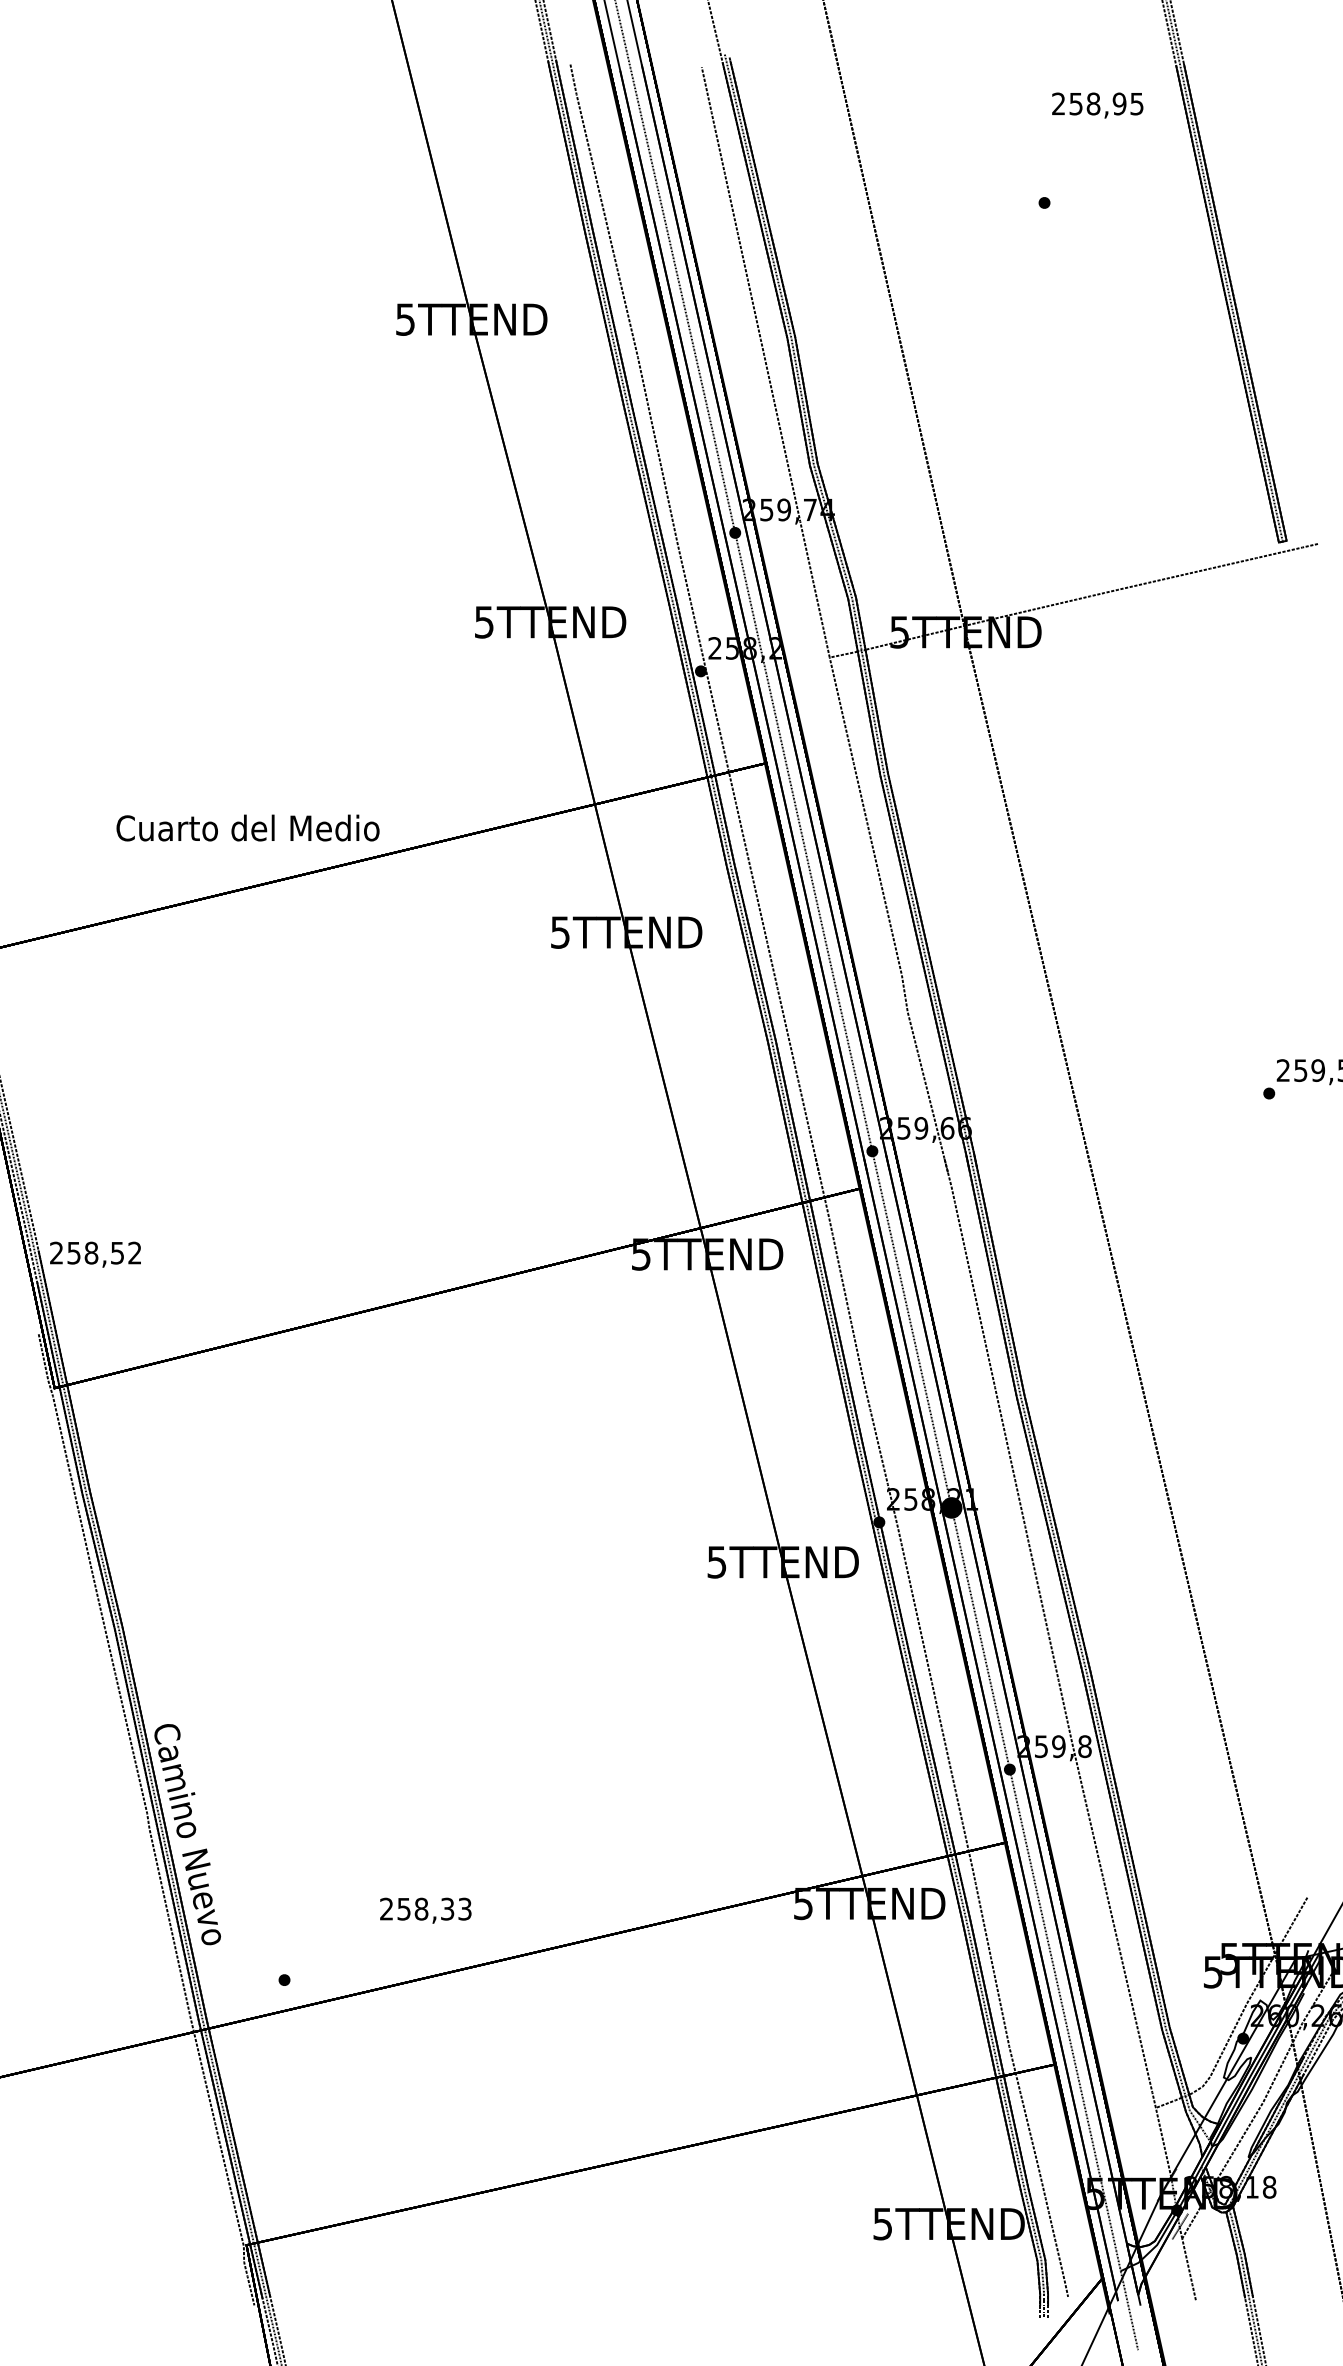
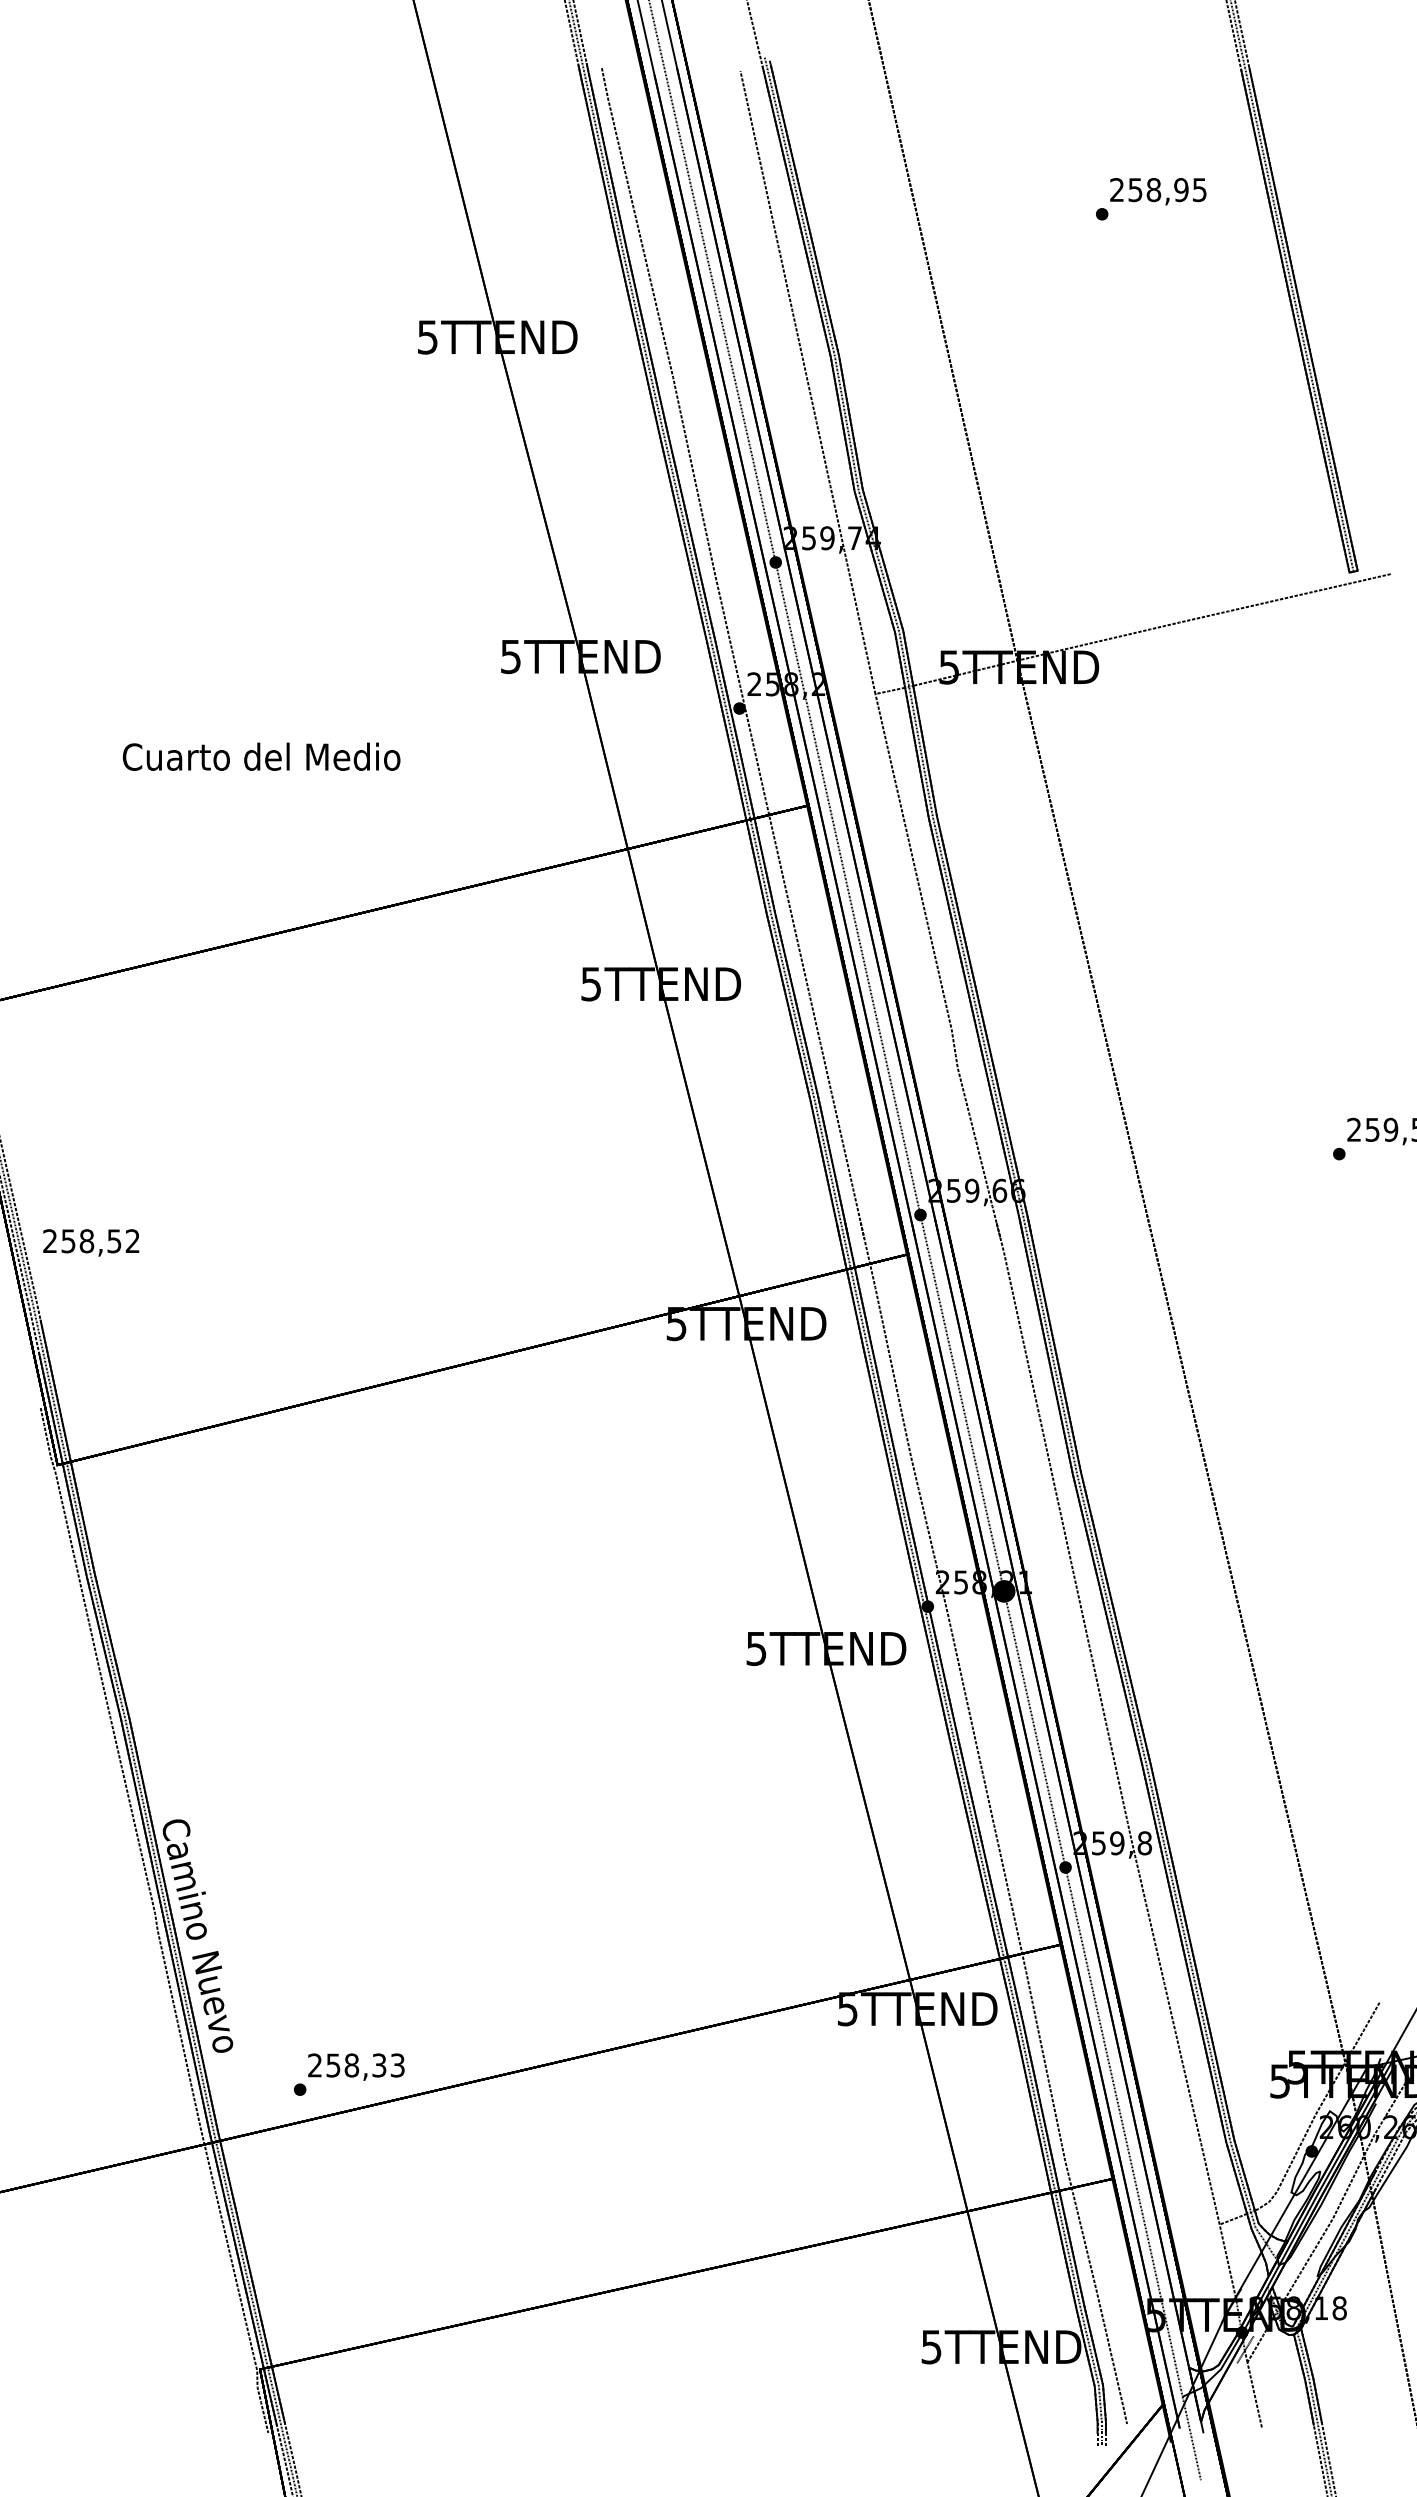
text: (1097, 105) -> (1158, 191), moved
text: (247, 827) -> (261, 756), moved
text: (95, 1254) -> (91, 1242), moved
text: (425, 1910) -> (356, 2066), moved

